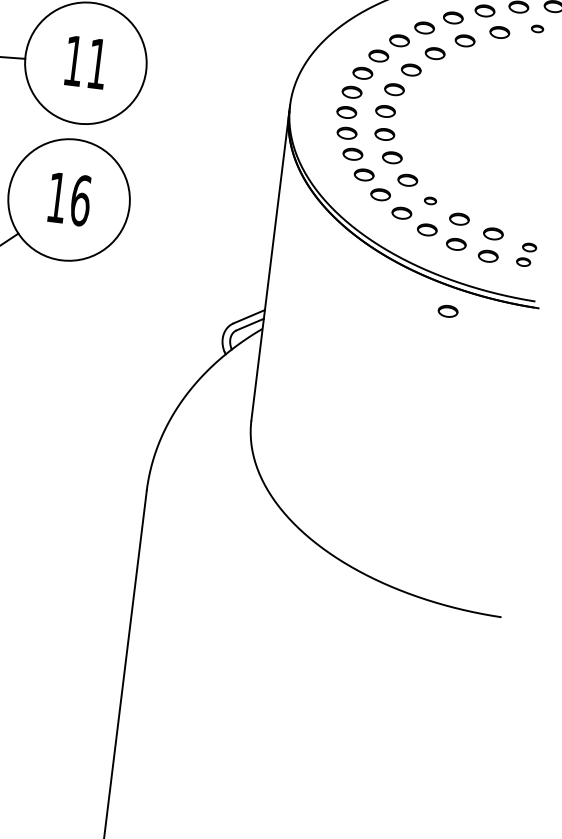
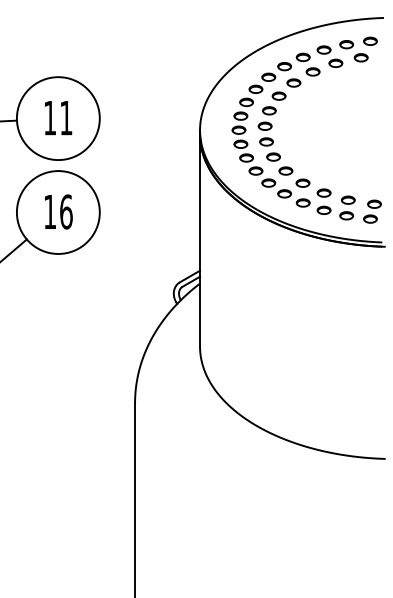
part: (536, 28) -> (360, 57), size x1.67
part: (429, 199) -> (302, 182), size x1.67
part: (526, 254) -> (372, 211), size x1.43
part: (447, 309) -> (323, 255), removed

